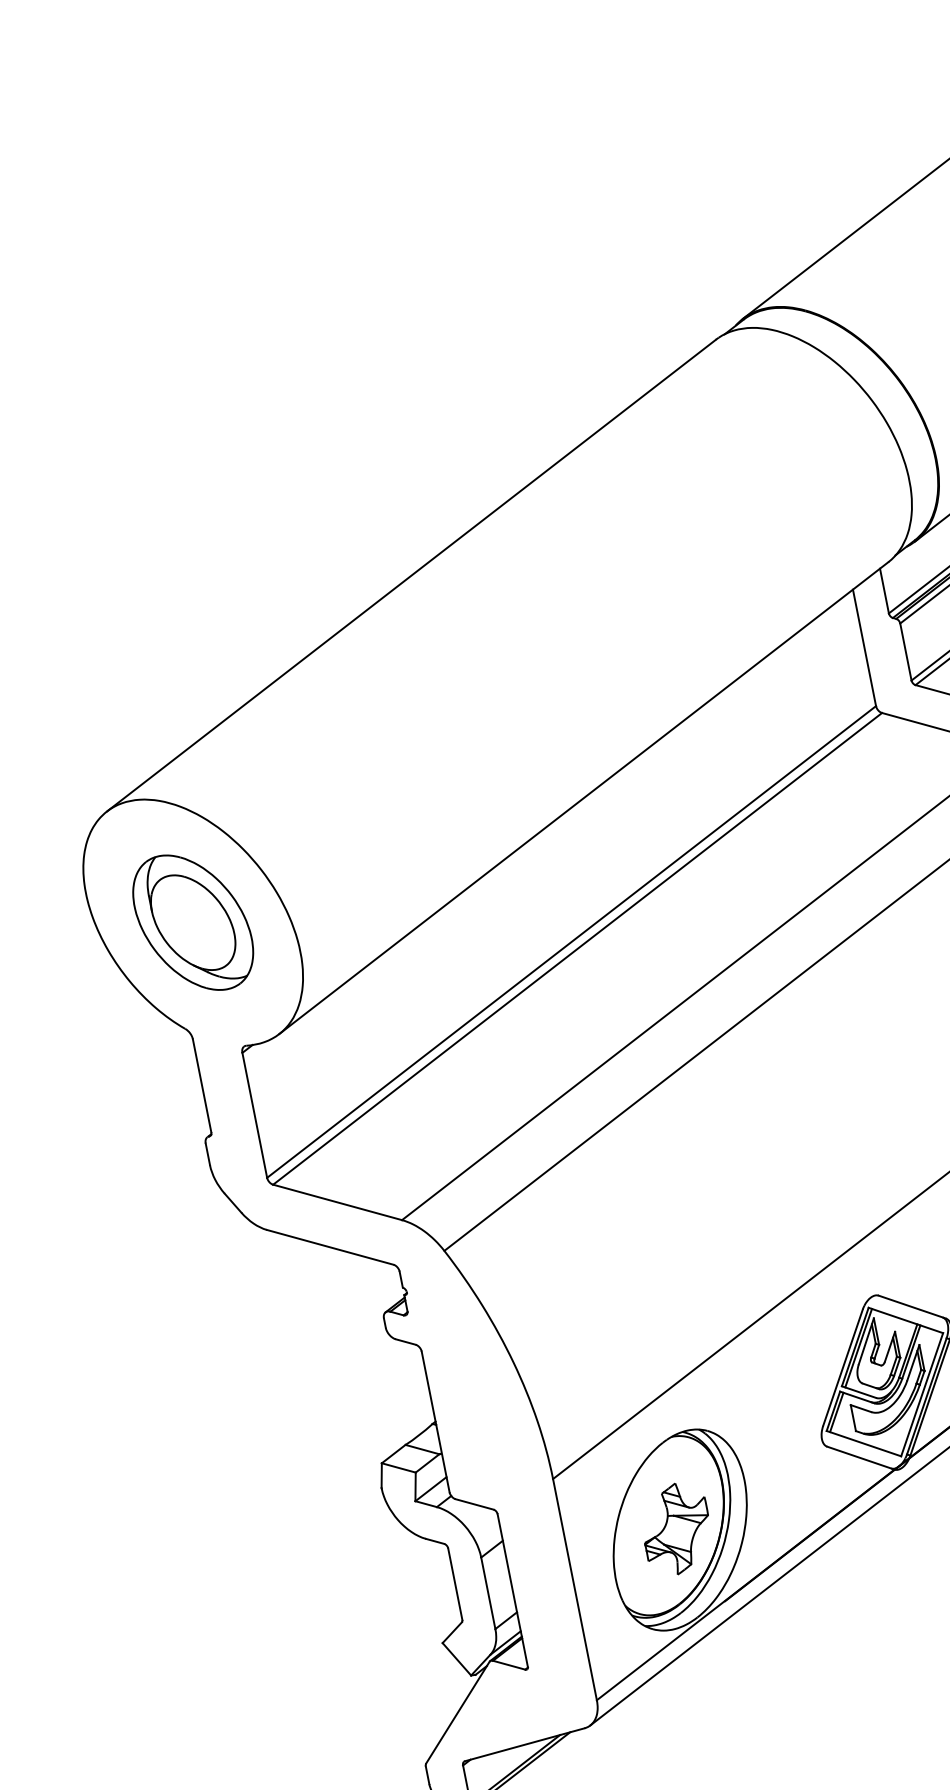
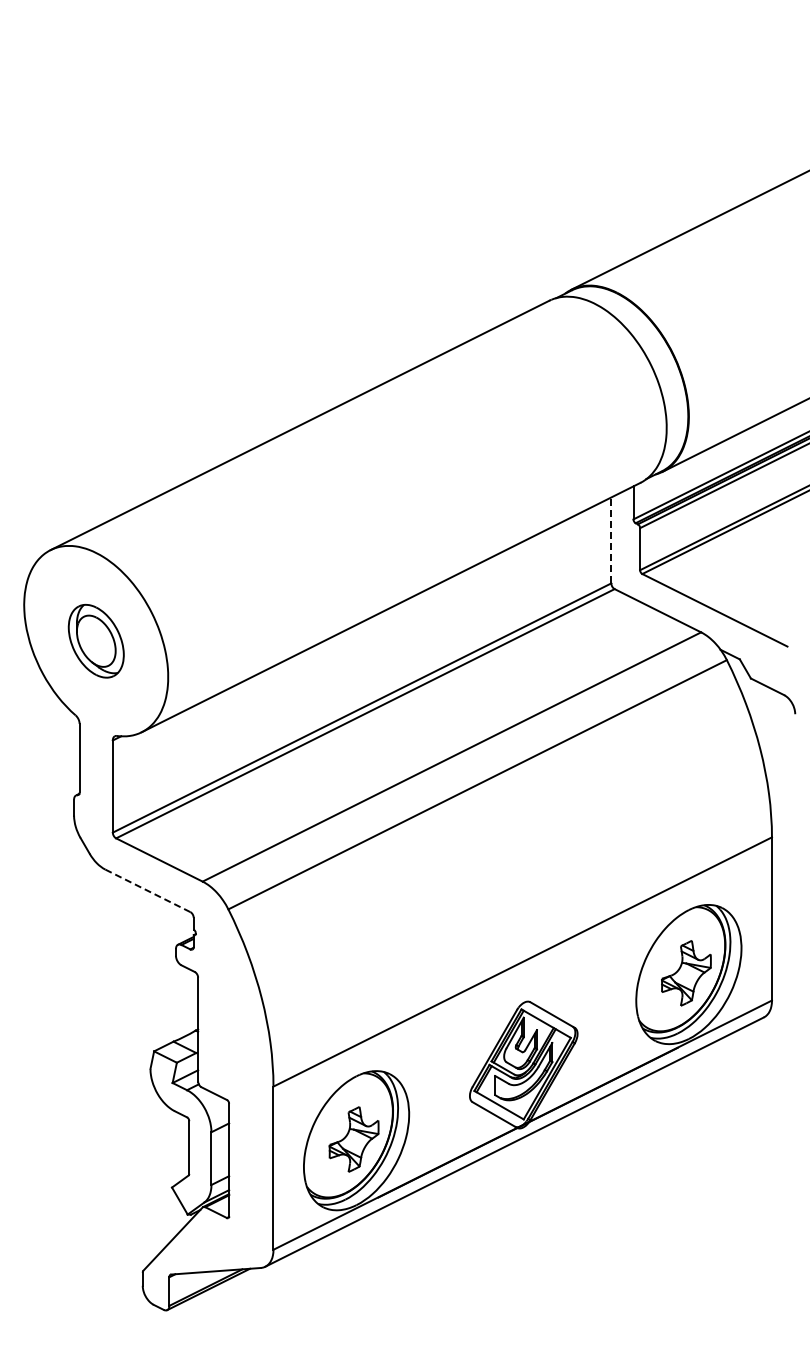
line: (864, 647) -> (611, 540), solid -> dashed
part: (193, 923) -> (96, 641), size x0.7
line: (329, 1246) -> (147, 890), solid -> dashed

